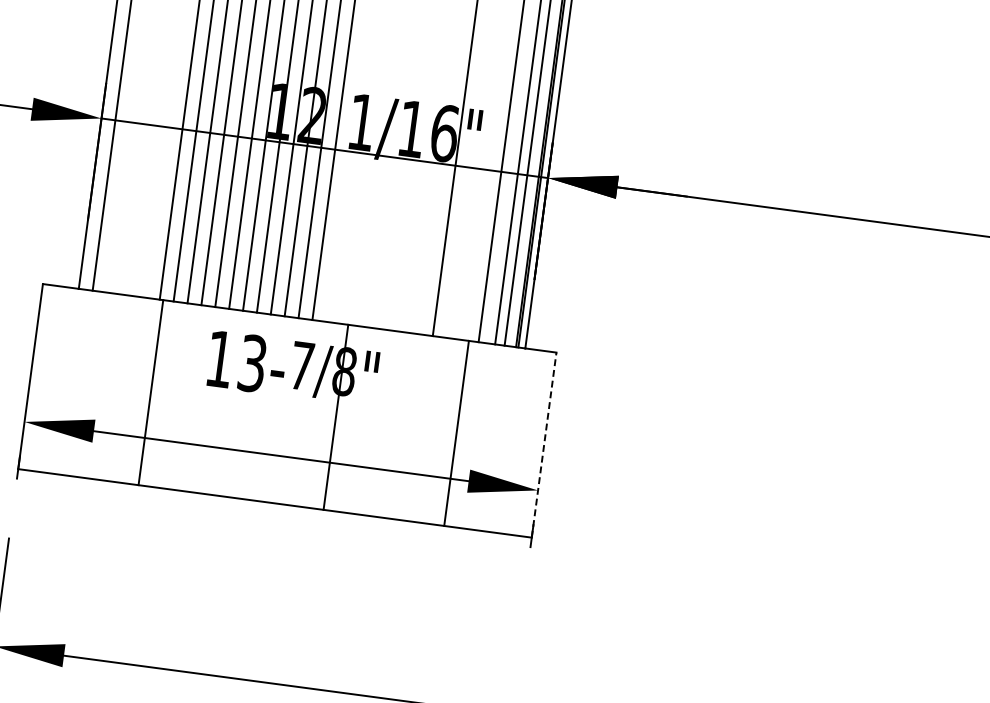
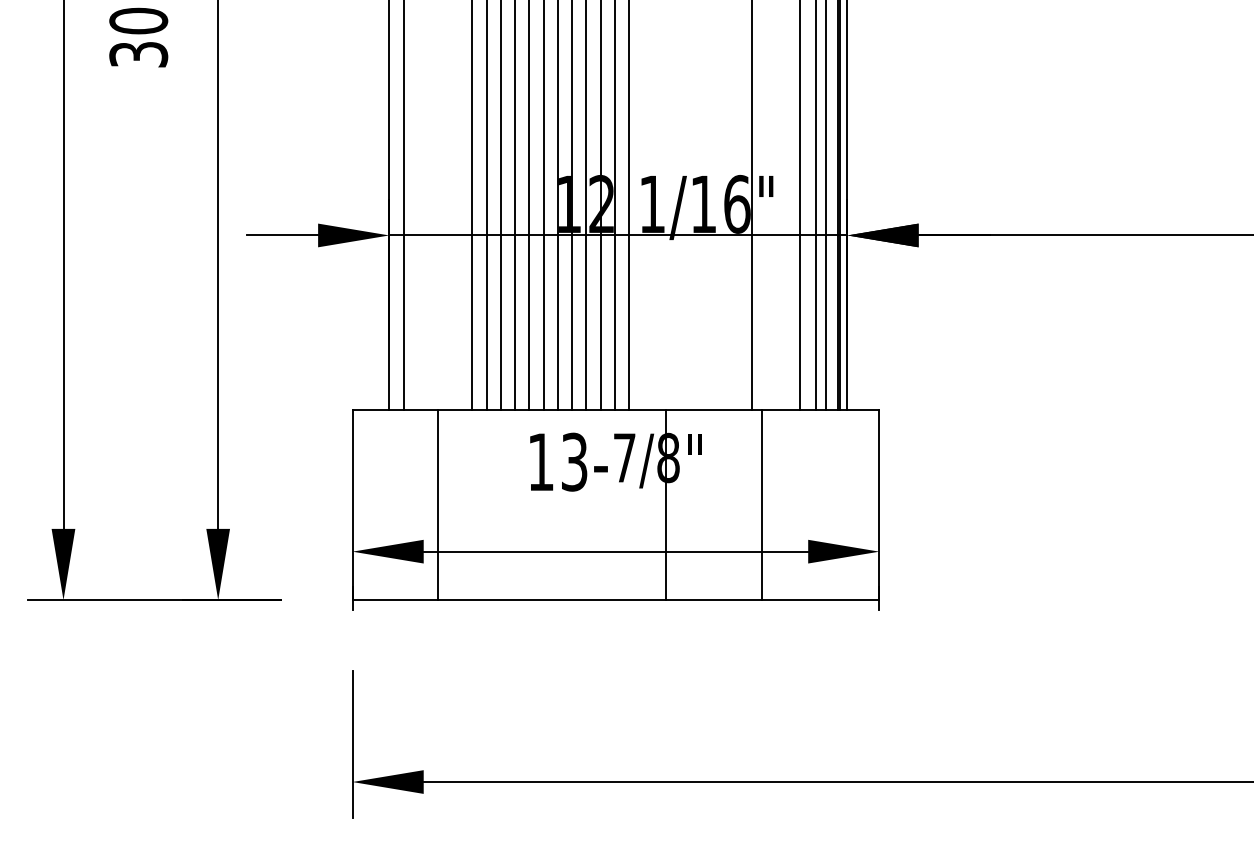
line: (150, 392) -> (437, 505), moved
line: (456, 433) -> (761, 505), moved
line: (544, 445) -> (879, 505), dashed -> solid

